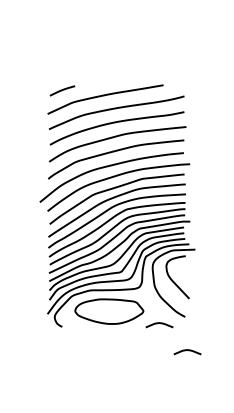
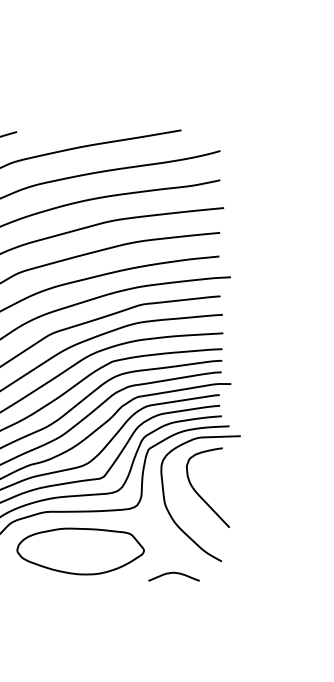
curve: (188, 351) -> (227, 625), removed

